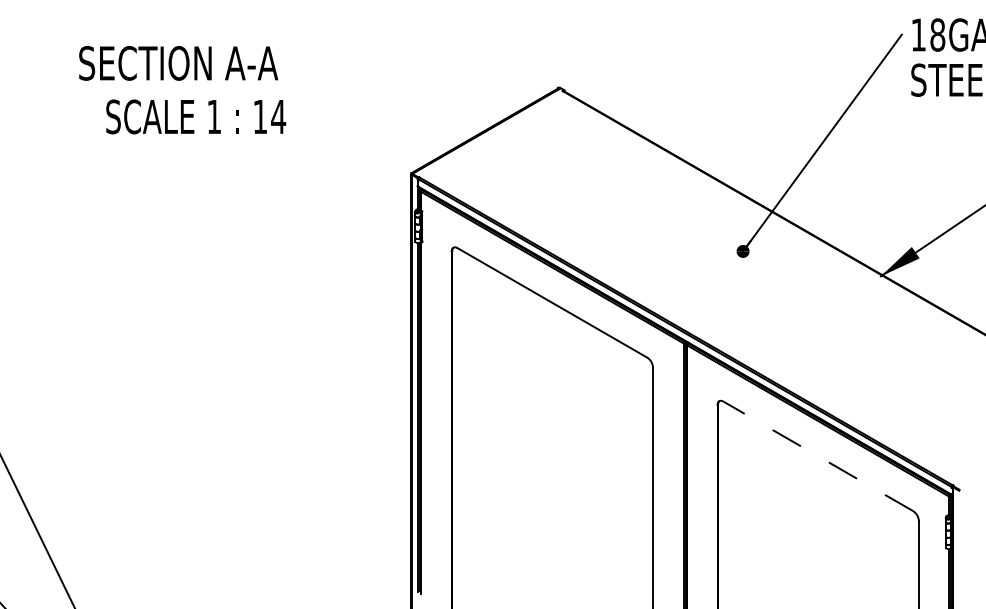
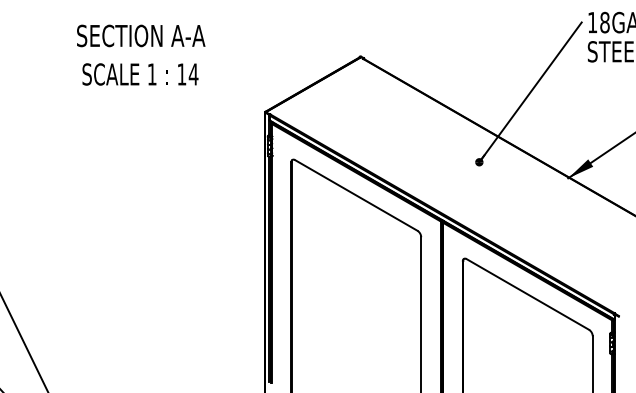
text: (179, 62) -> (141, 35), moved
text: (196, 116) -> (140, 74), moved
line: (817, 456) -> (527, 294), dashed -> solid

